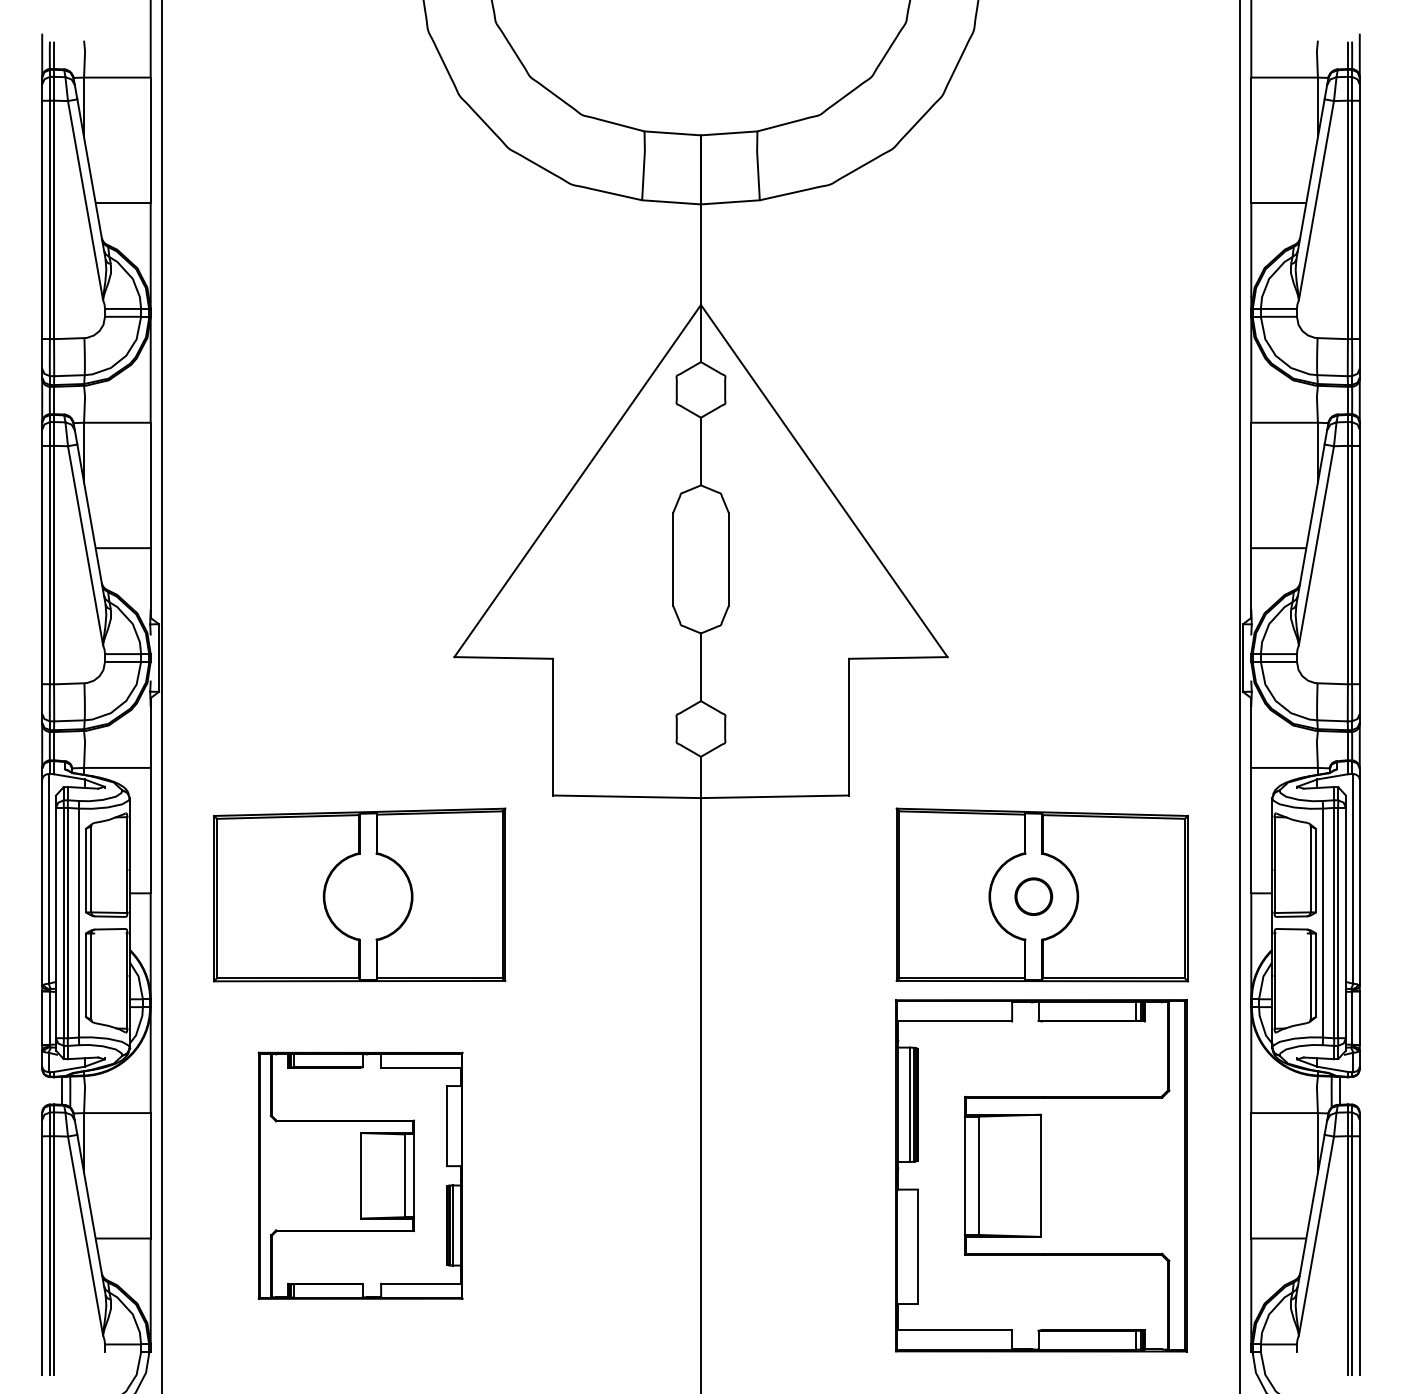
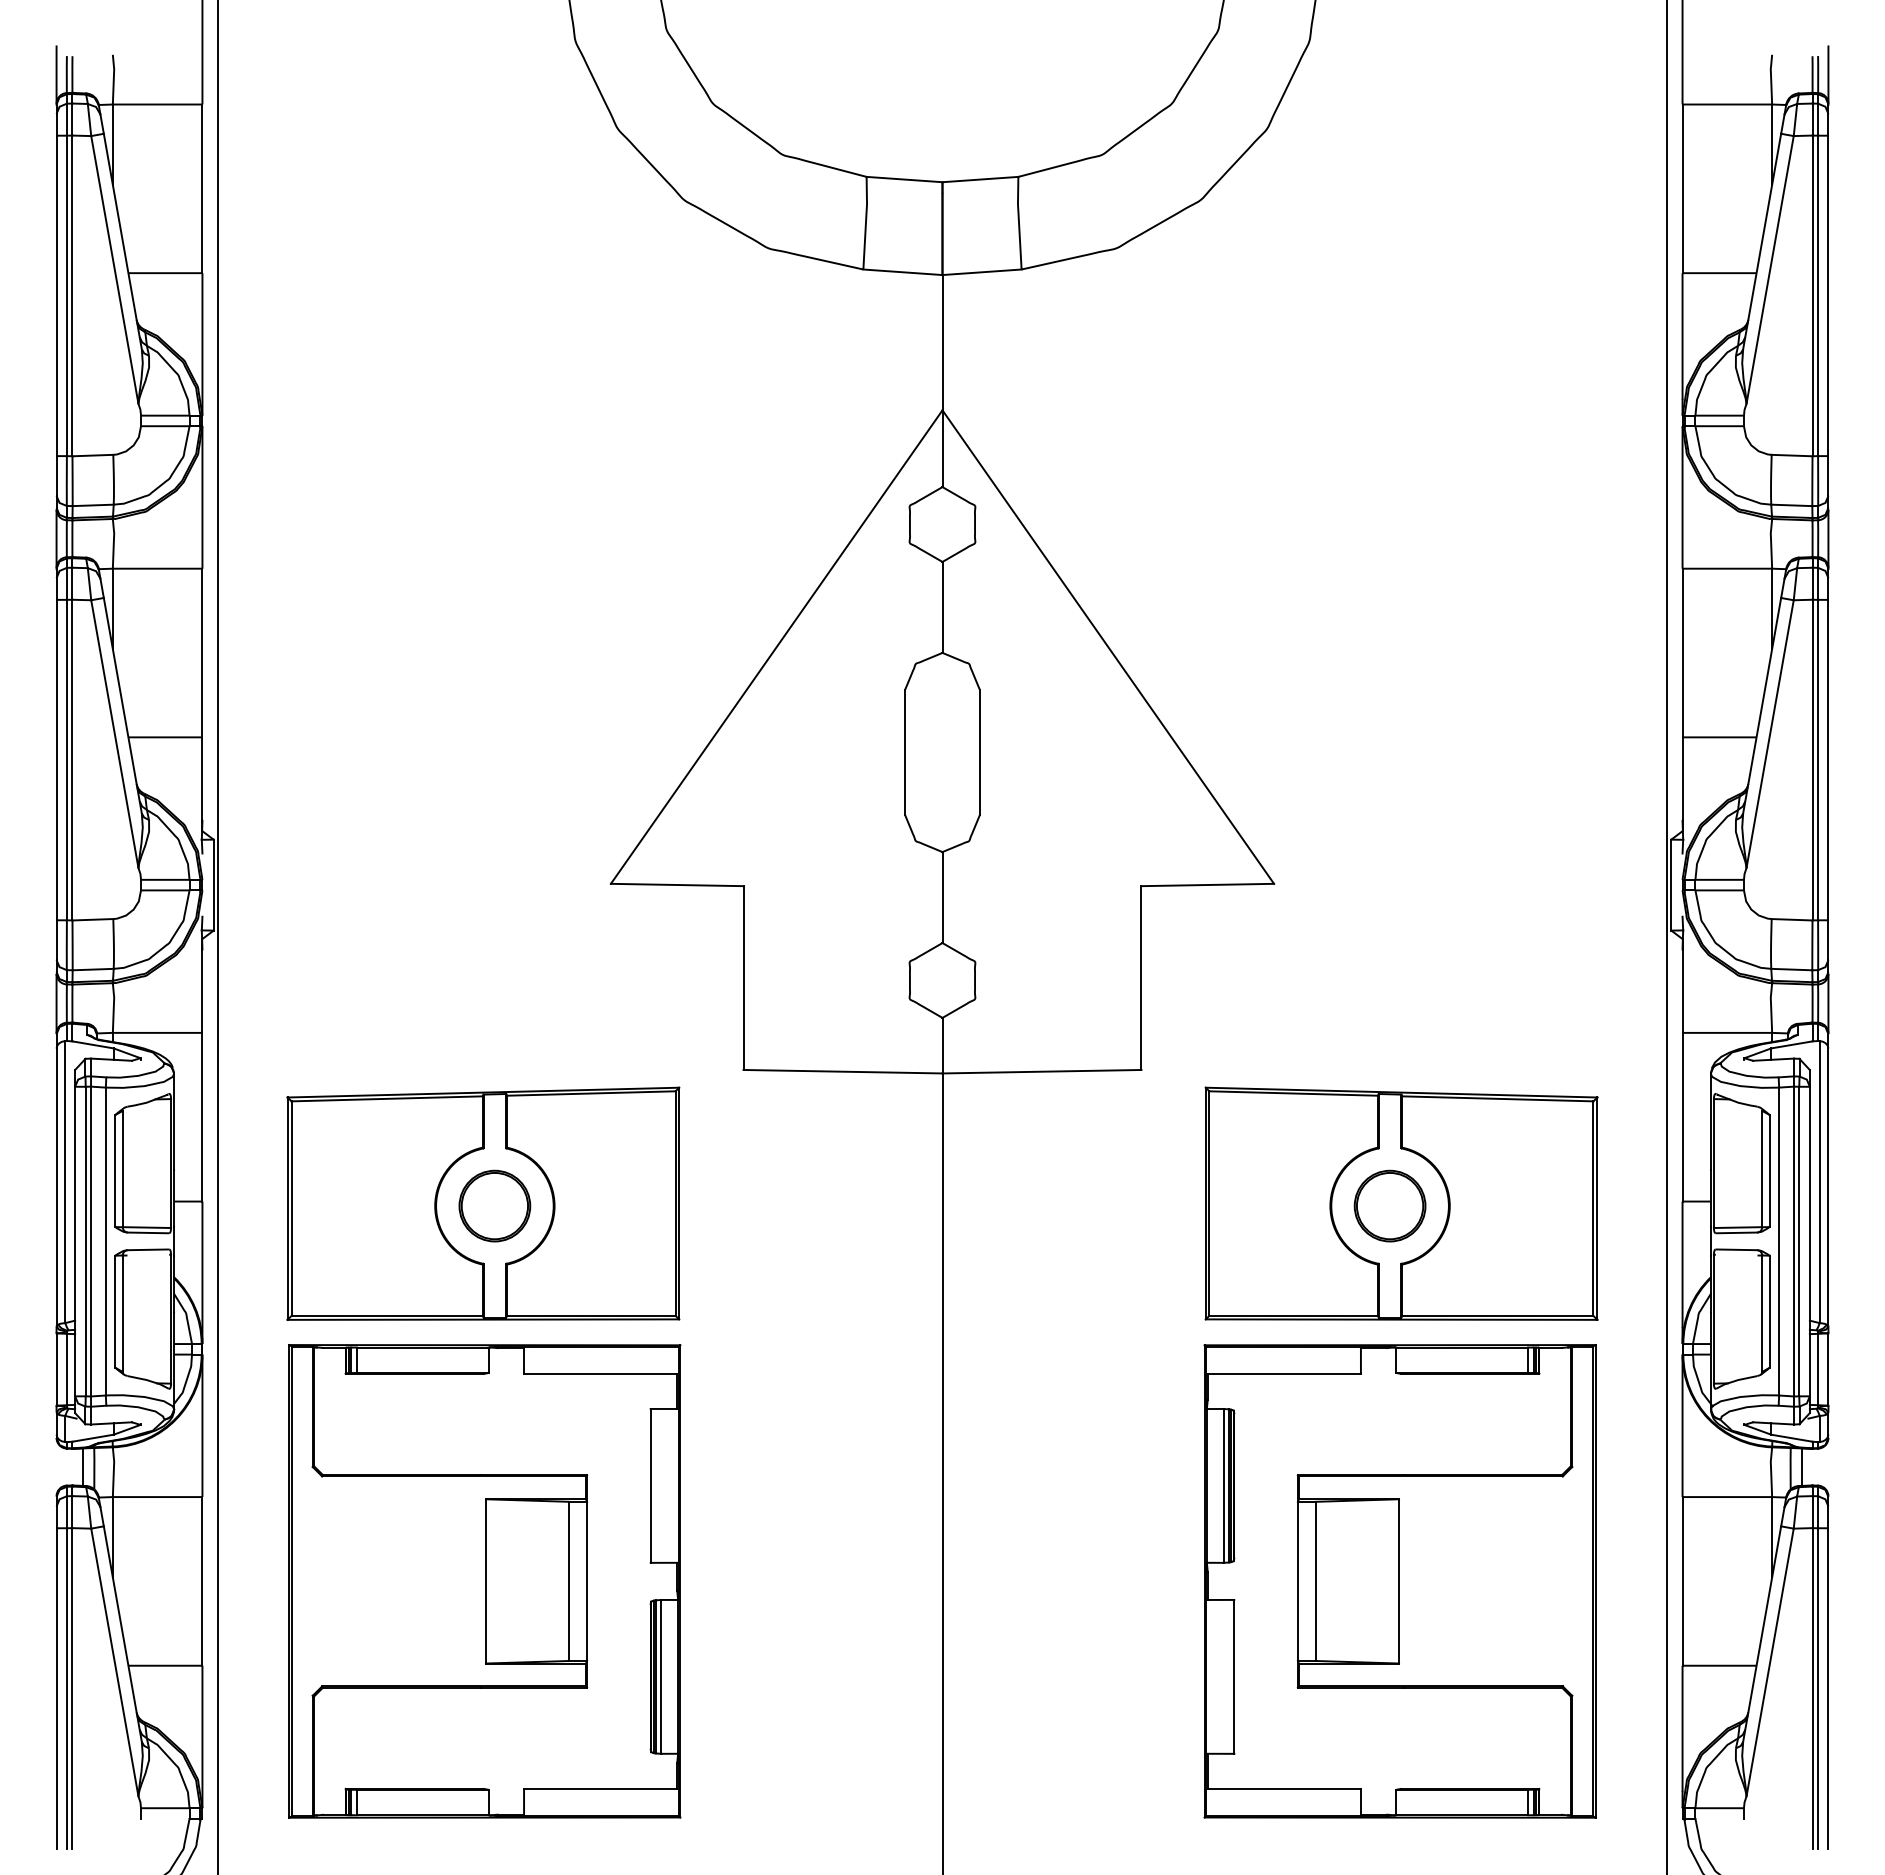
part: (367, 896) -> (494, 1205), added
part: (1033, 896) -> (1389, 1205), size x1.43
part: (360, 1175) -> (484, 1581), size x1.43

